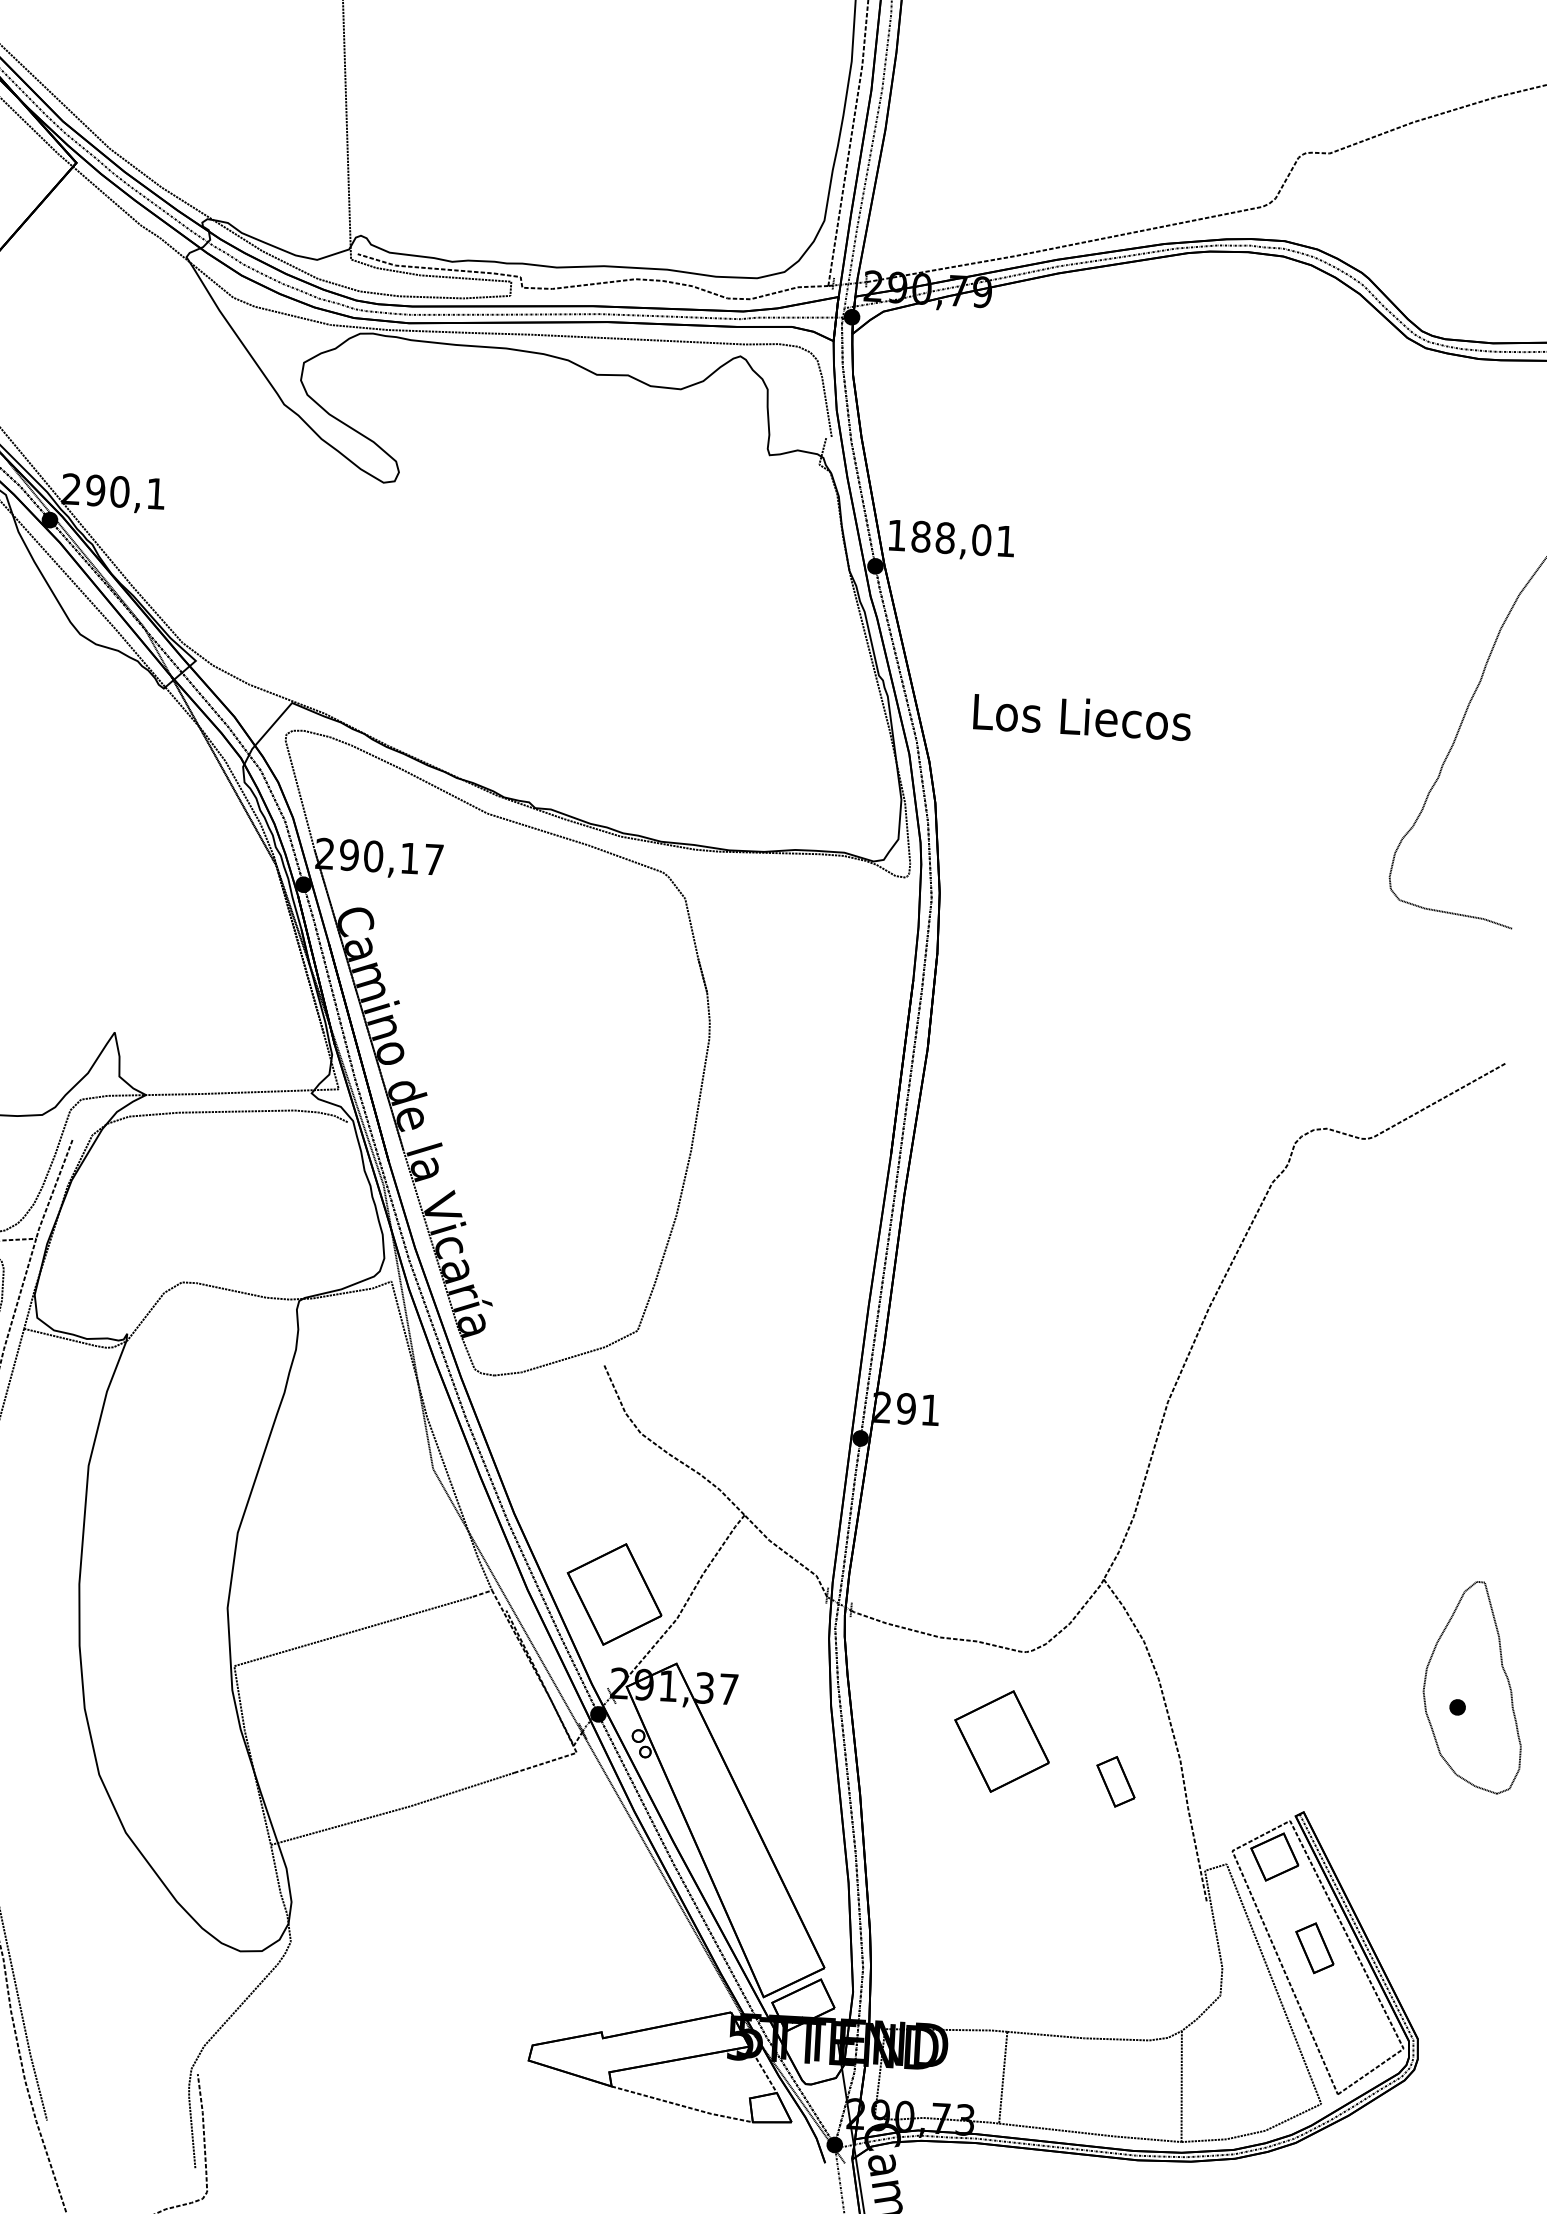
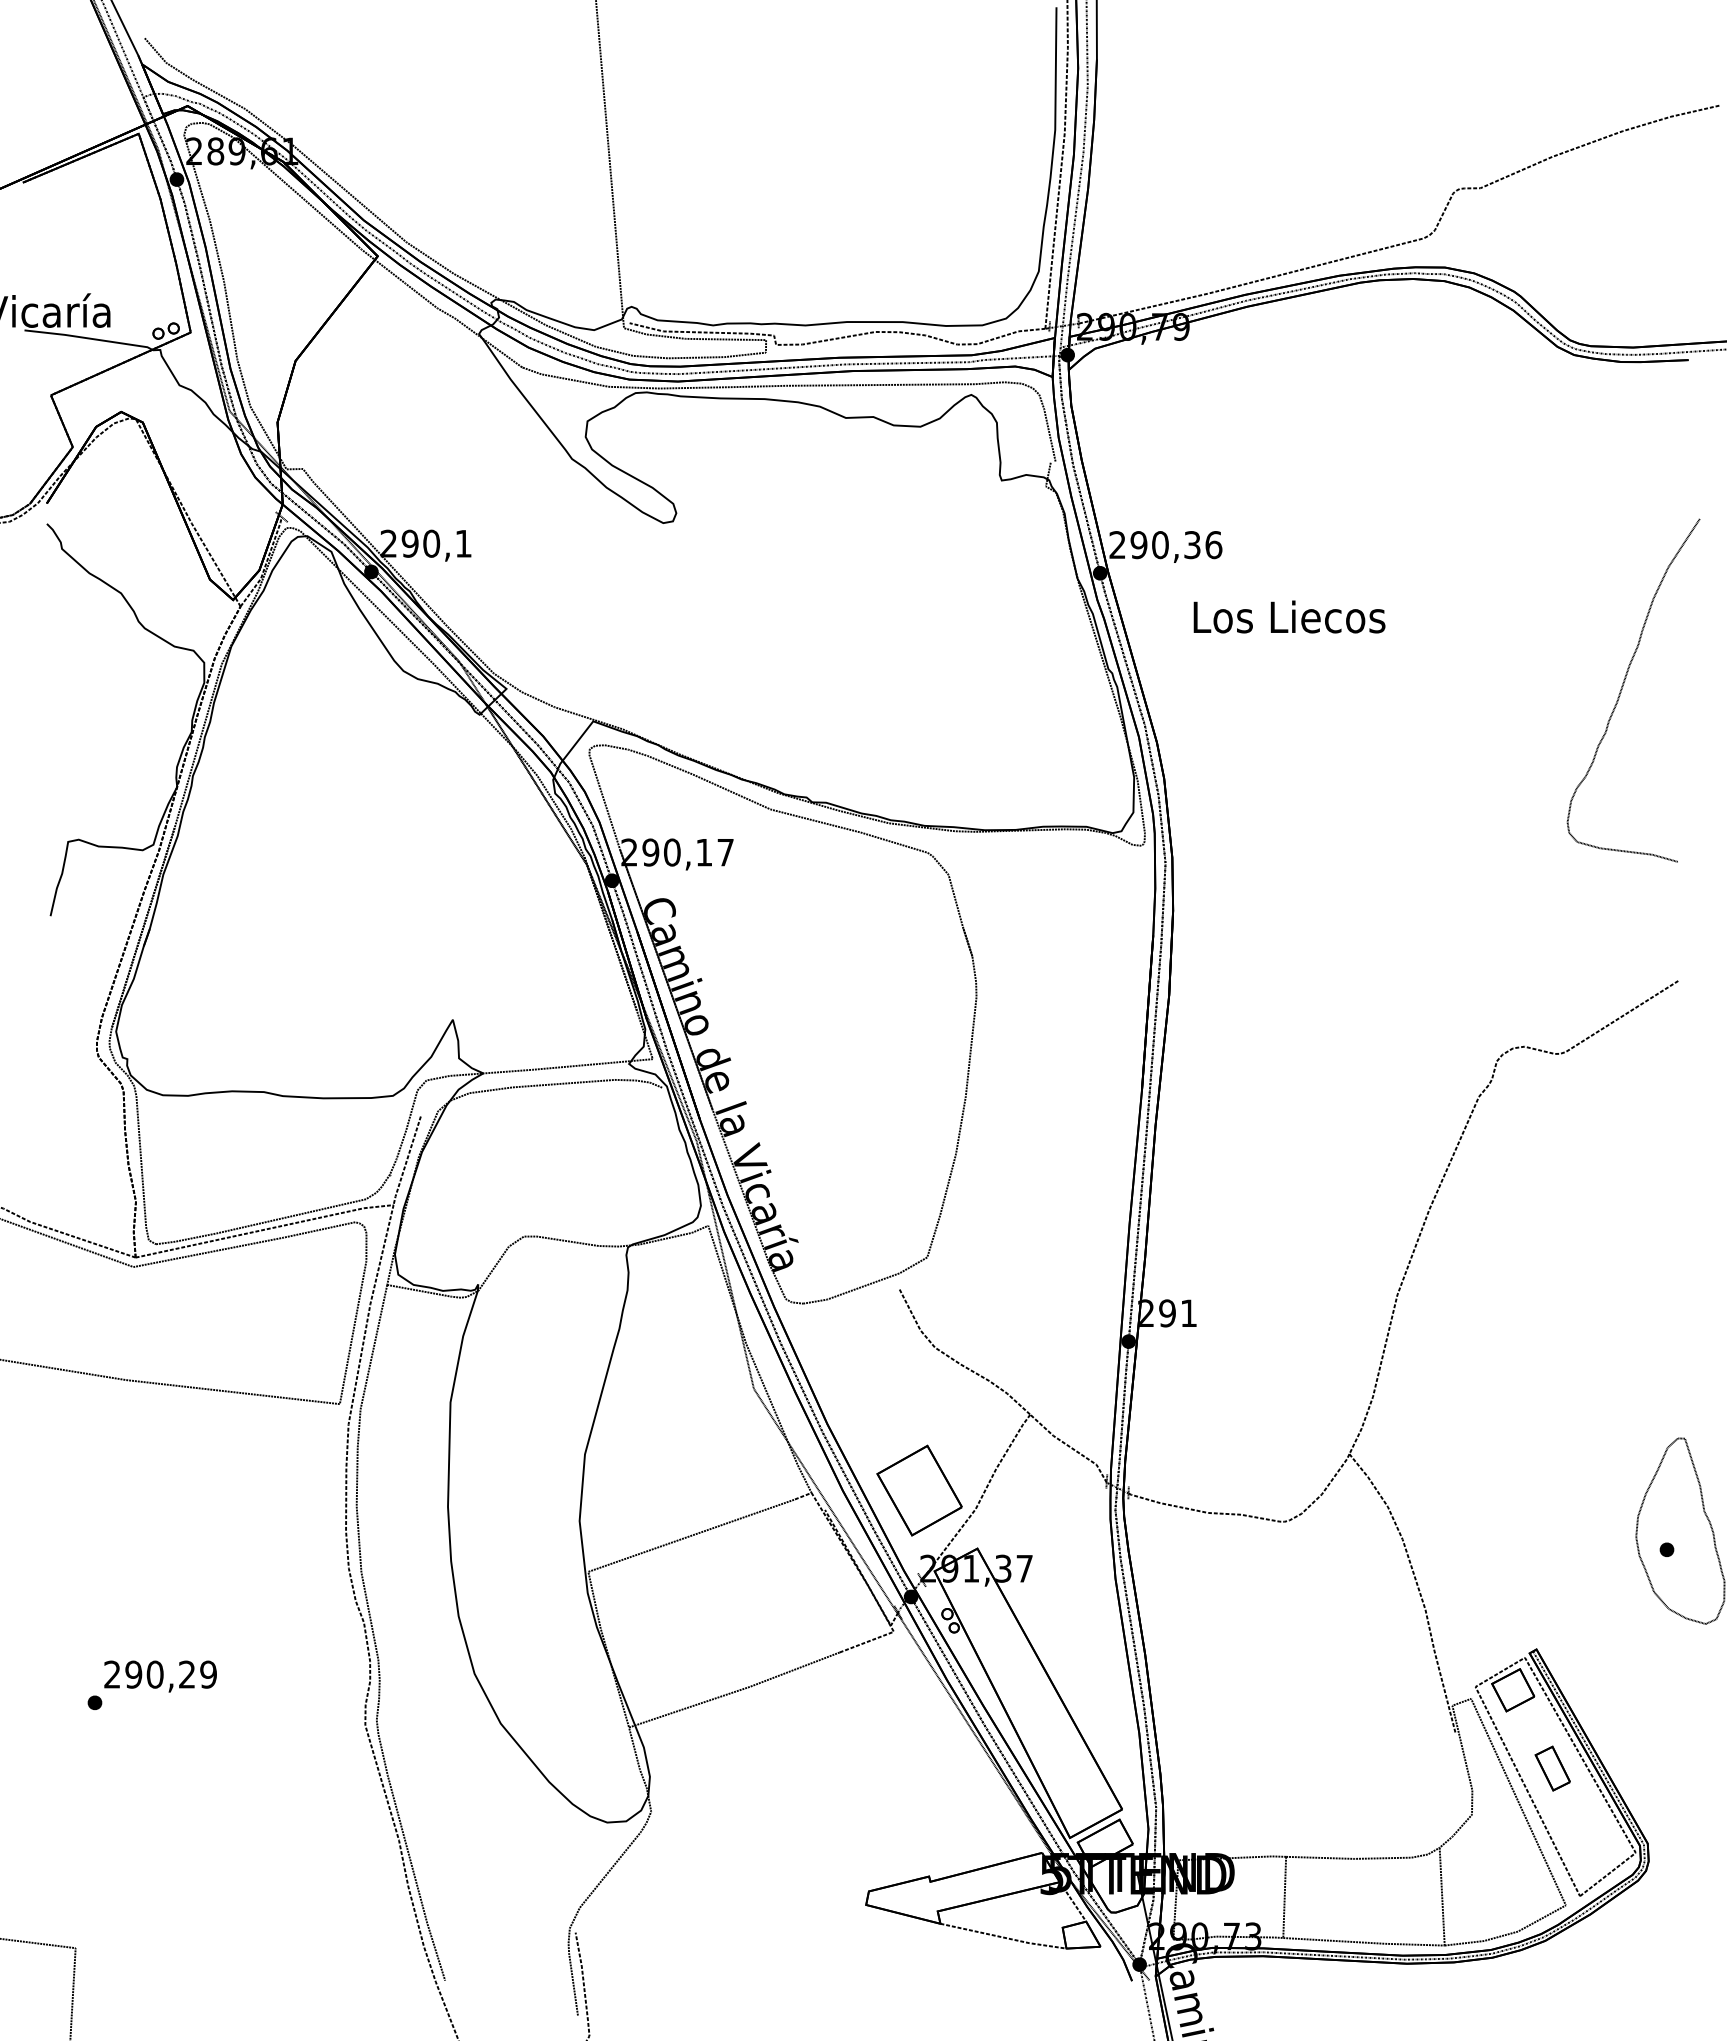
text: (951, 538) -> (1165, 545), 188,01 -> 290,36
text: (1082, 716) -> (1289, 616), moved
part: (1001, 1741) -> (1267, 1601), removed
part: (1115, 1781) -> (1369, 1631), removed

